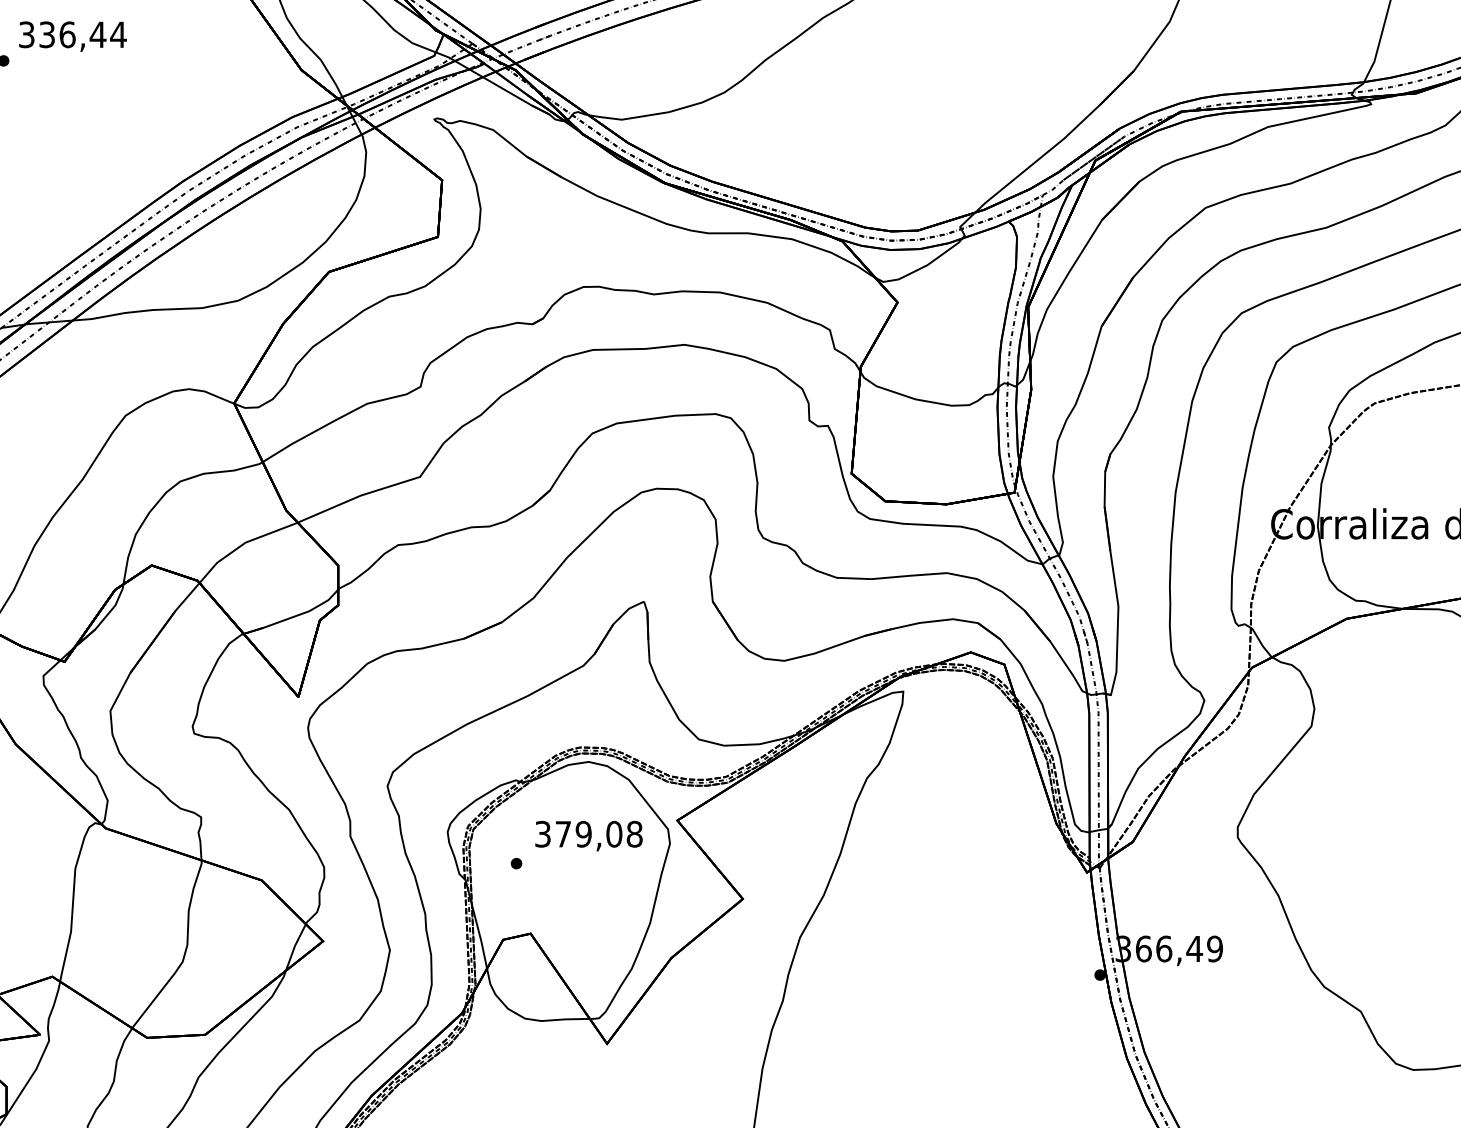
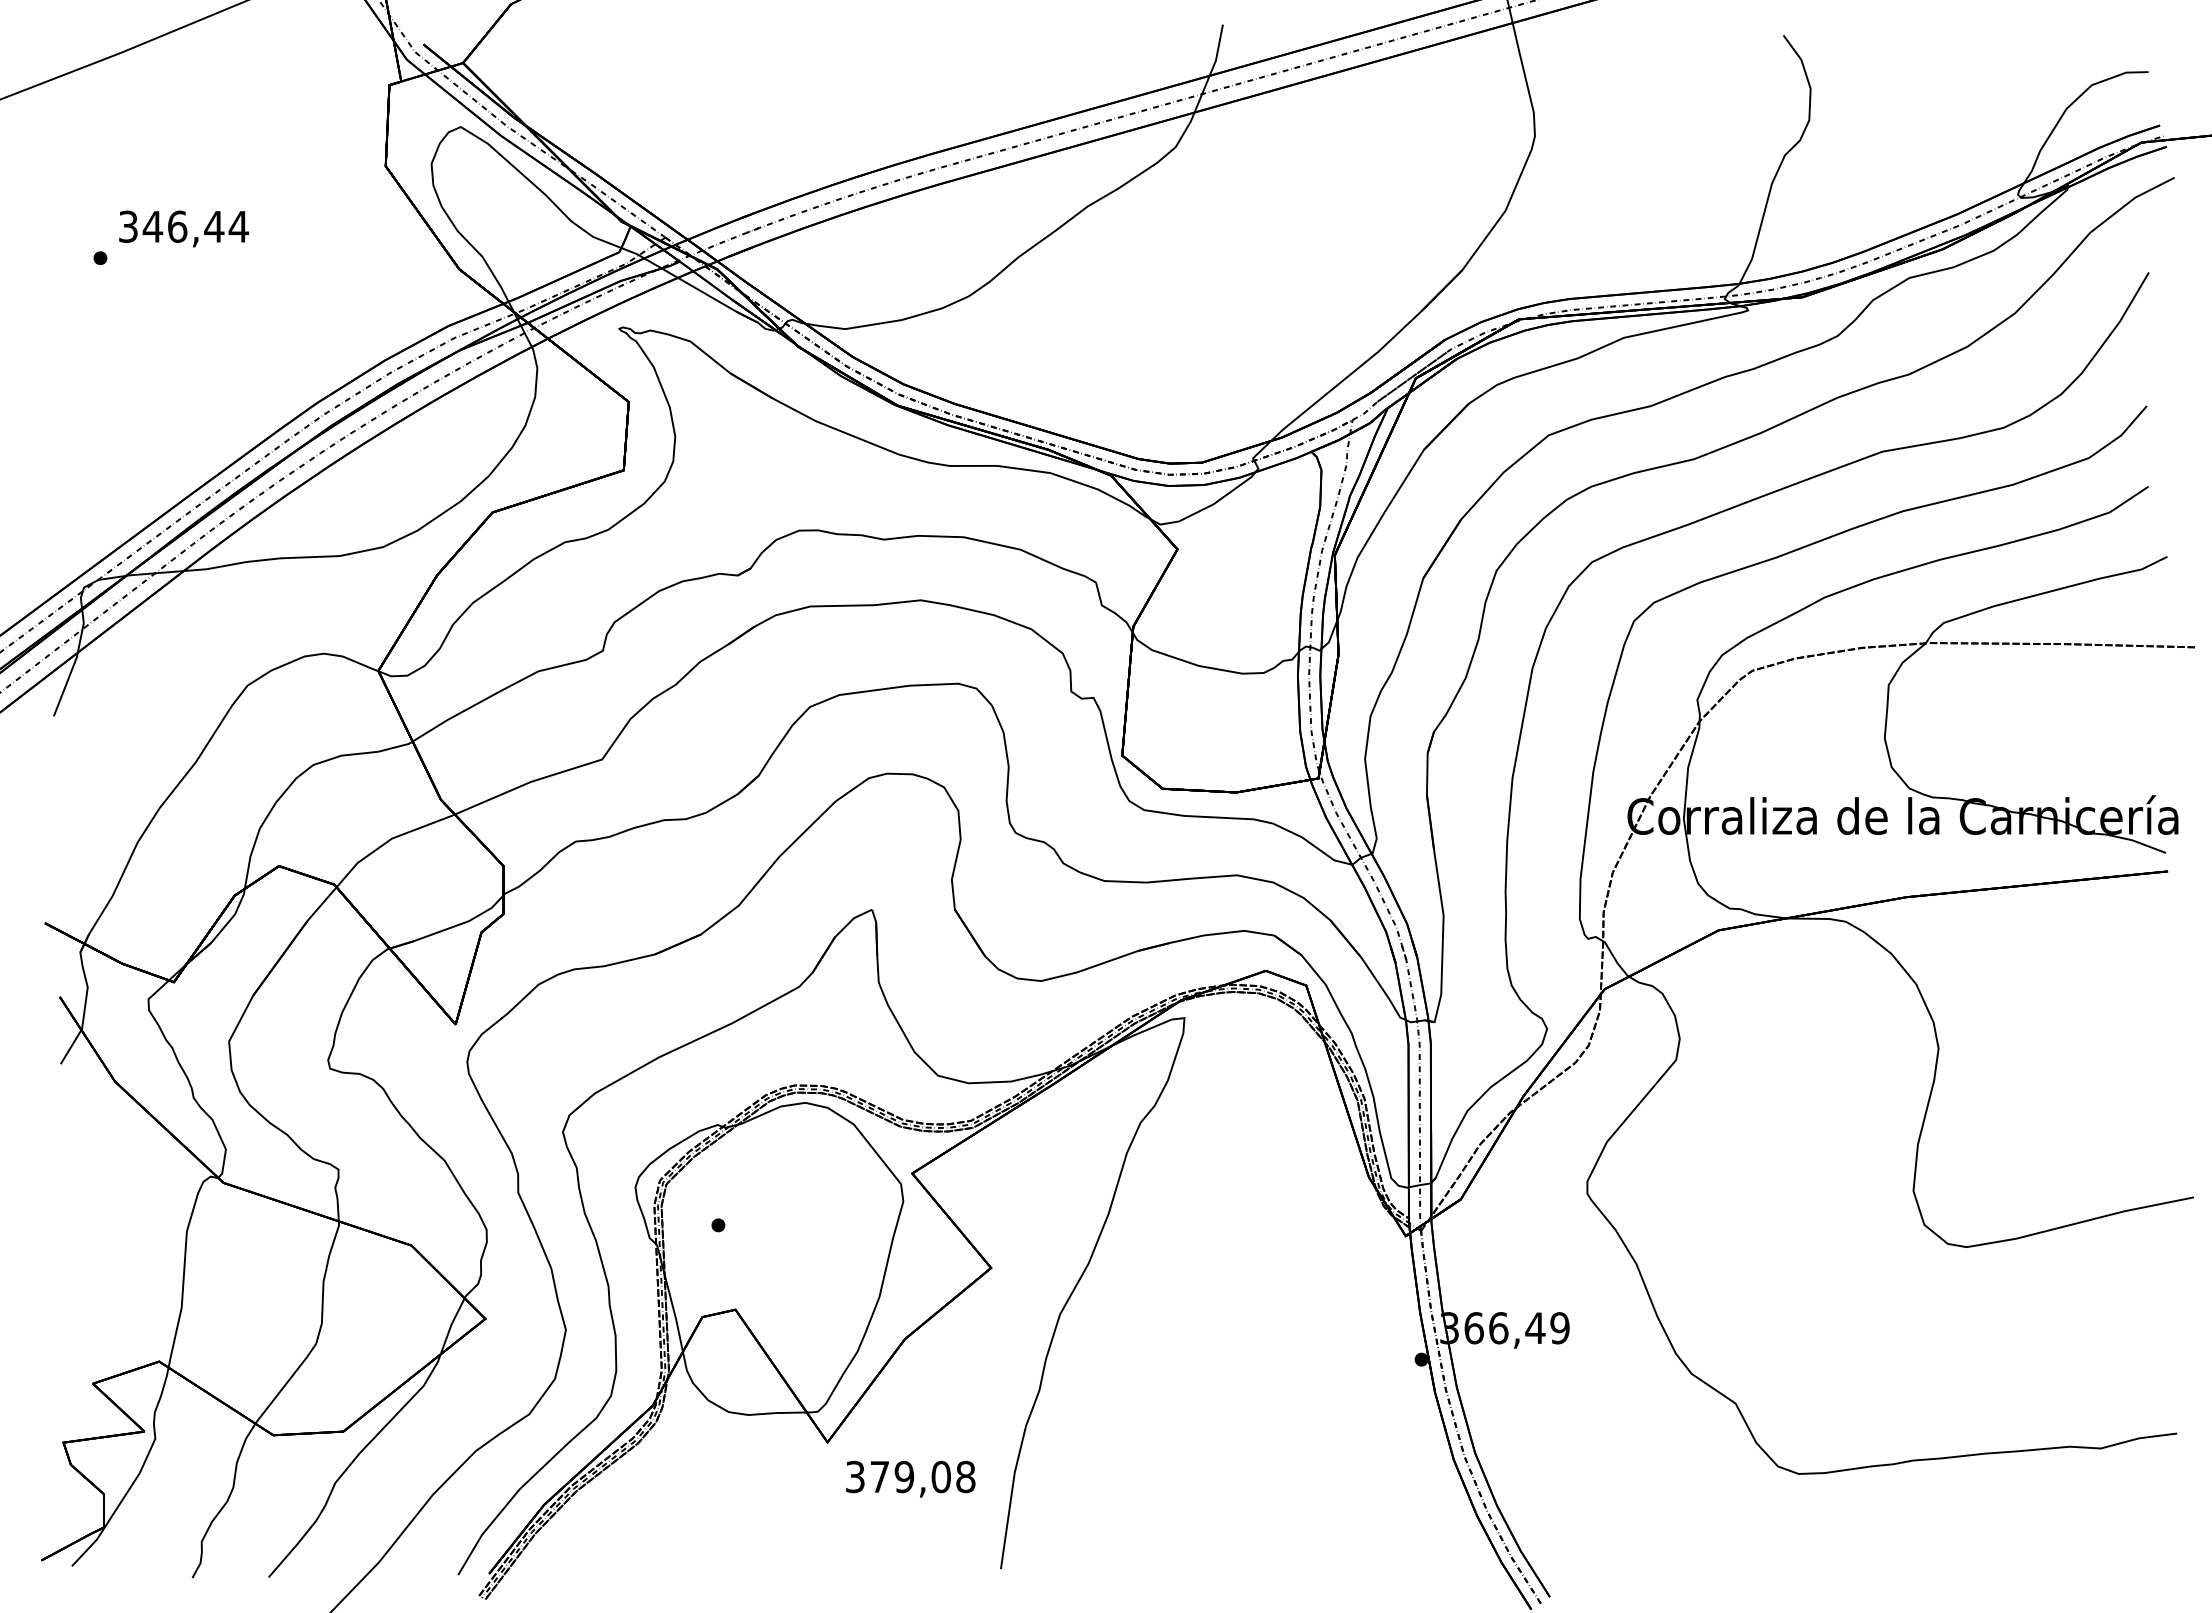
text: (46, 34) -> (152, 226), 336,44 -> 346,44
text: (588, 835) -> (910, 1478), moved

